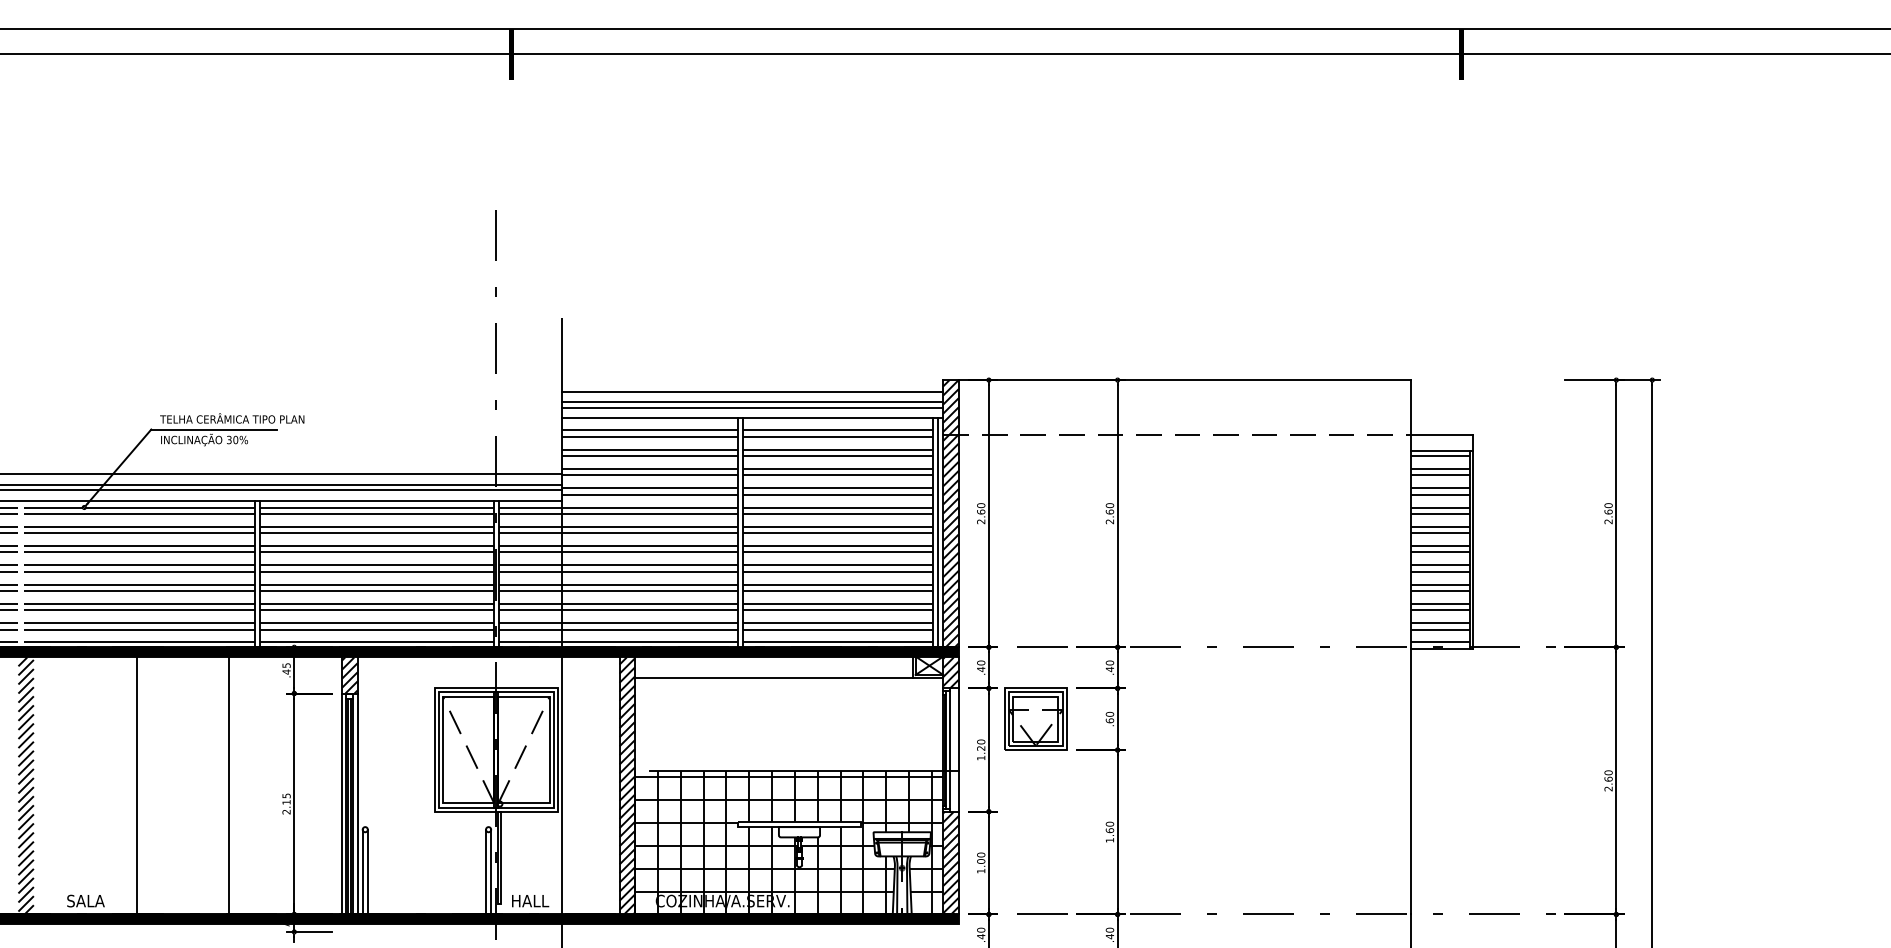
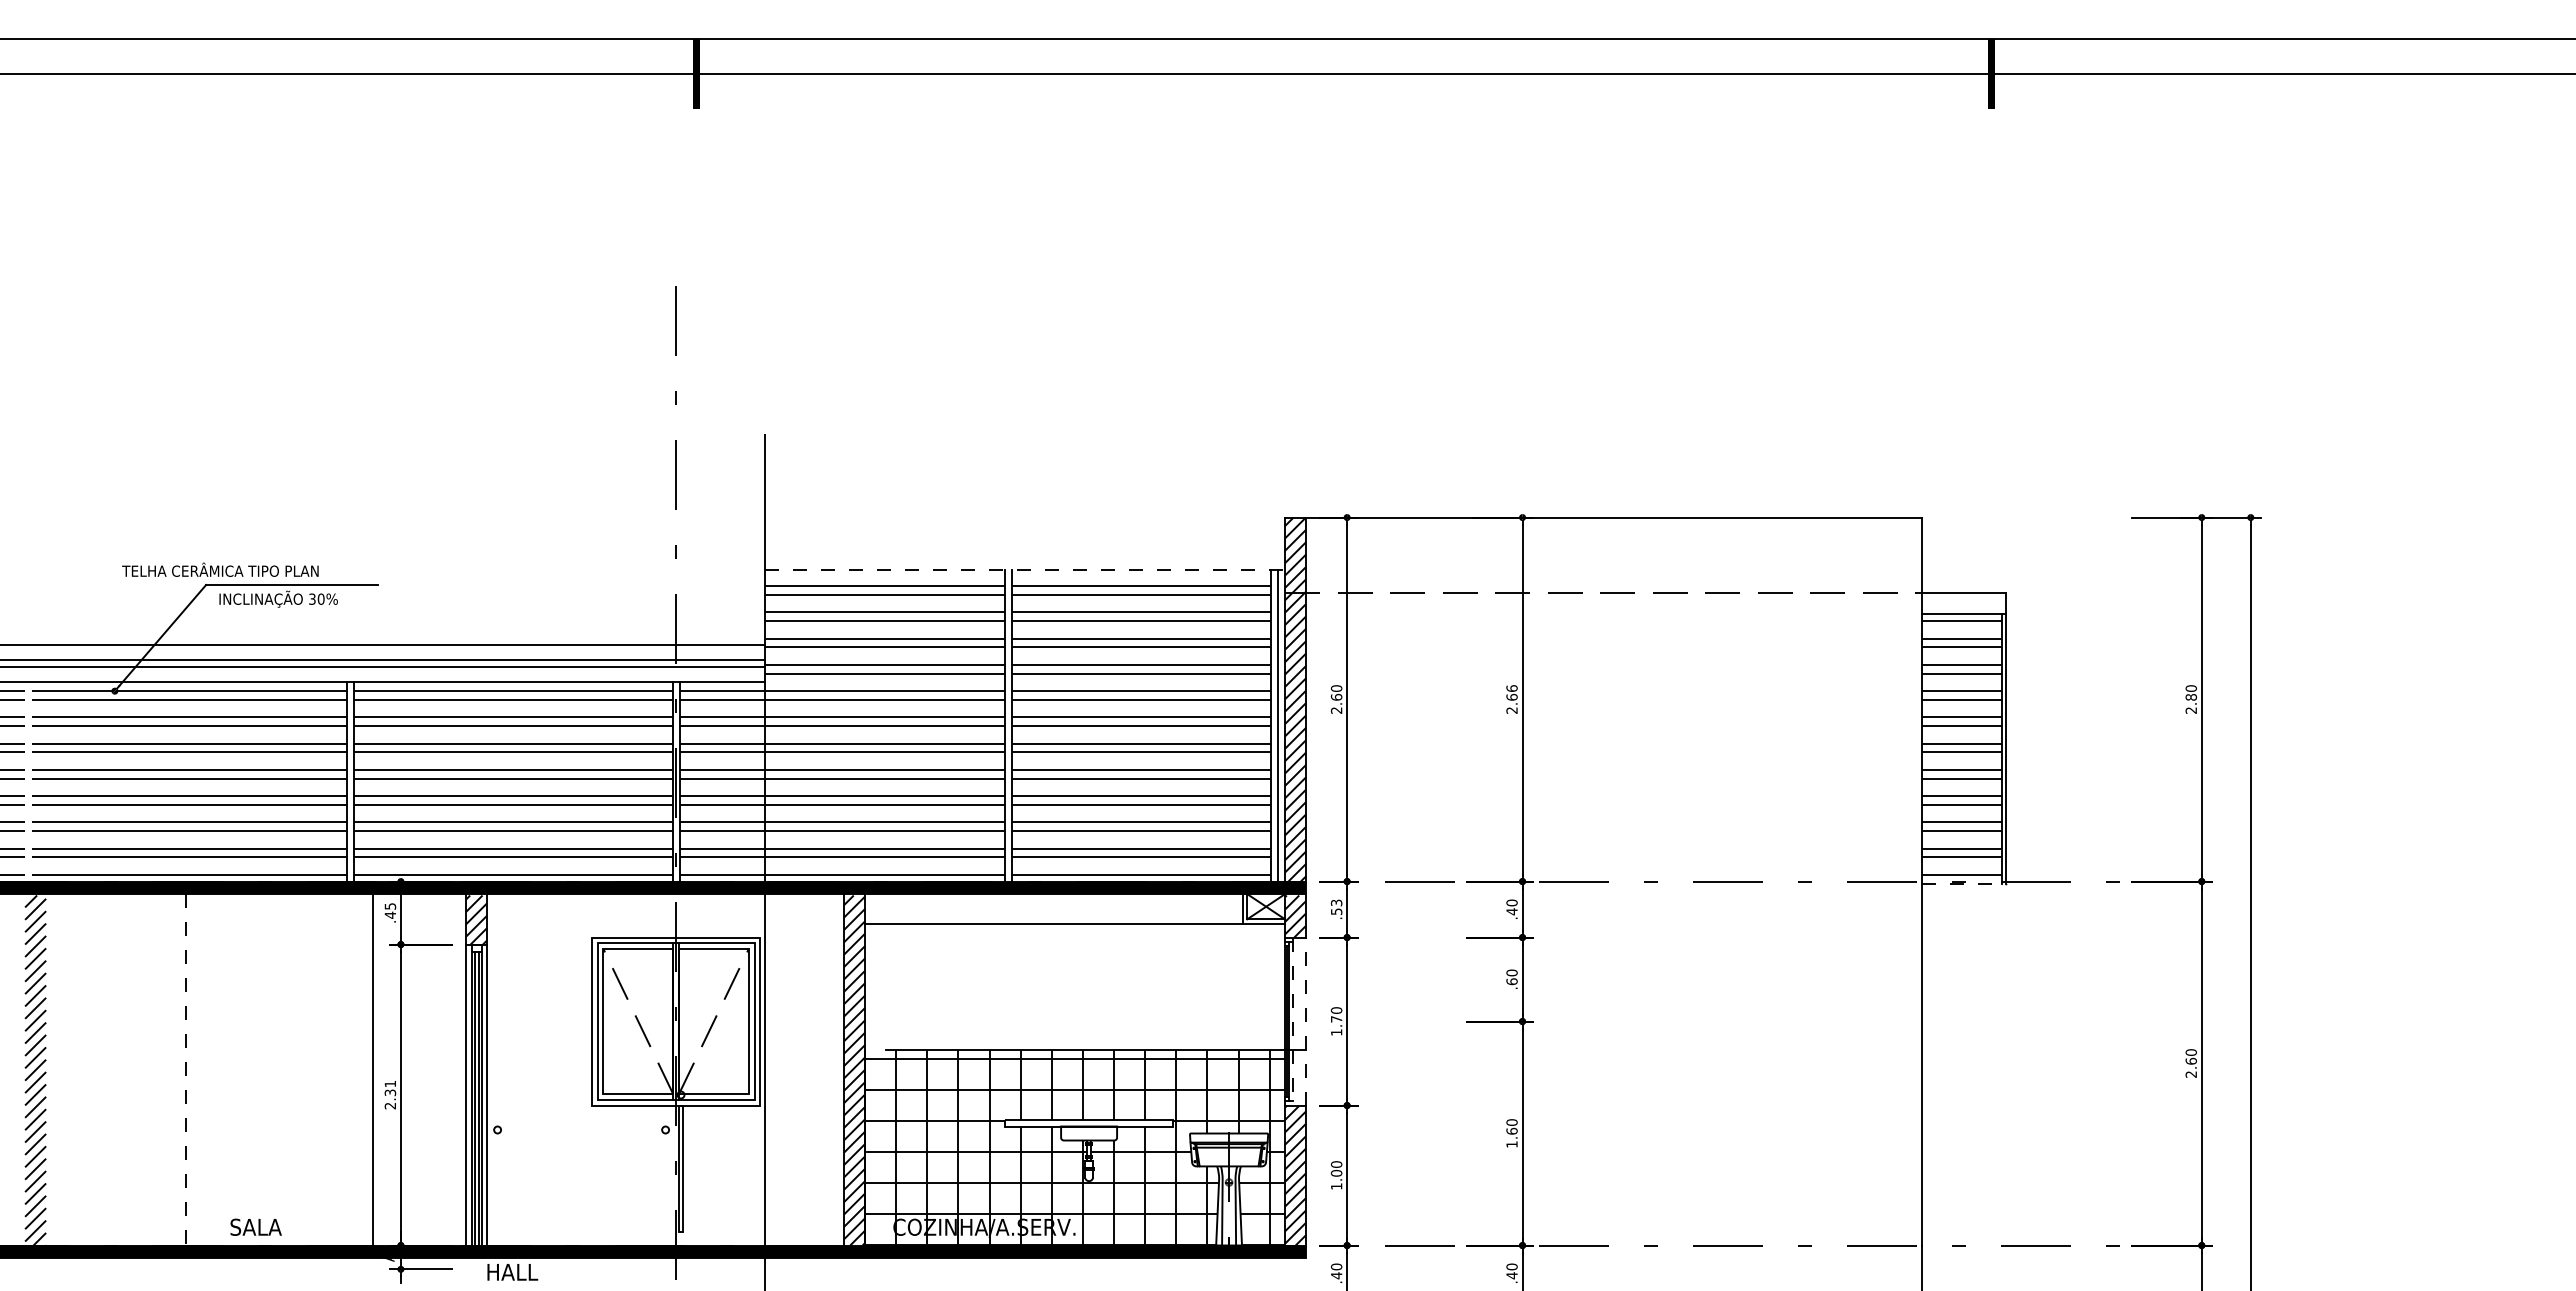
line: (752, 391) -> (1025, 533), removed
line: (752, 402) -> (1025, 547), removed
line: (752, 407) -> (1025, 555), removed
text: (232, 418) -> (220, 569), moved
line: (752, 418) -> (1025, 569), solid -> dashed
text: (1109, 505) -> (1511, 688), 2.60 -> 2.66
text: (1608, 511) -> (2190, 696), 2.60 -> 2.80
line: (1442, 648) -> (1964, 883), solid -> dashed
text: (981, 666) -> (1336, 907), .40 -> .53
part: (1035, 719) -> (1410, 979), removed
text: (981, 748) -> (1336, 1019), 1.20 -> 1.70
line: (949, 750) -> (1293, 1021), solid -> dashed
line: (959, 750) -> (1306, 1021), solid -> dashed
line: (136, 785) -> (186, 1069), solid -> dashed
line: (229, 785) -> (373, 1069), moved
text: (286, 799) -> (390, 1088), 2.15 -> 2.31
line: (362, 871) -> (494, 1187), removed
line: (368, 871) -> (501, 1187), removed
line: (486, 871) -> (662, 1187), removed
line: (491, 871) -> (669, 1187), removed
text: (85, 900) -> (255, 1226), moved
text: (530, 901) -> (512, 1272), moved

